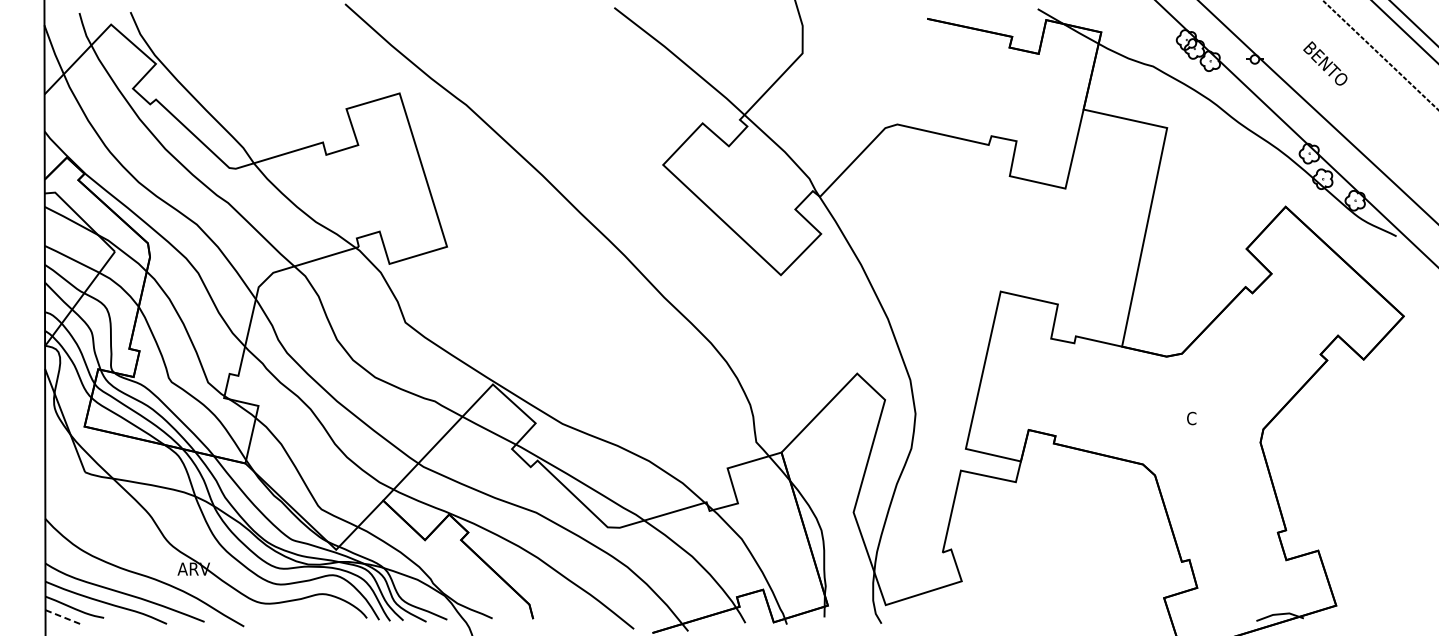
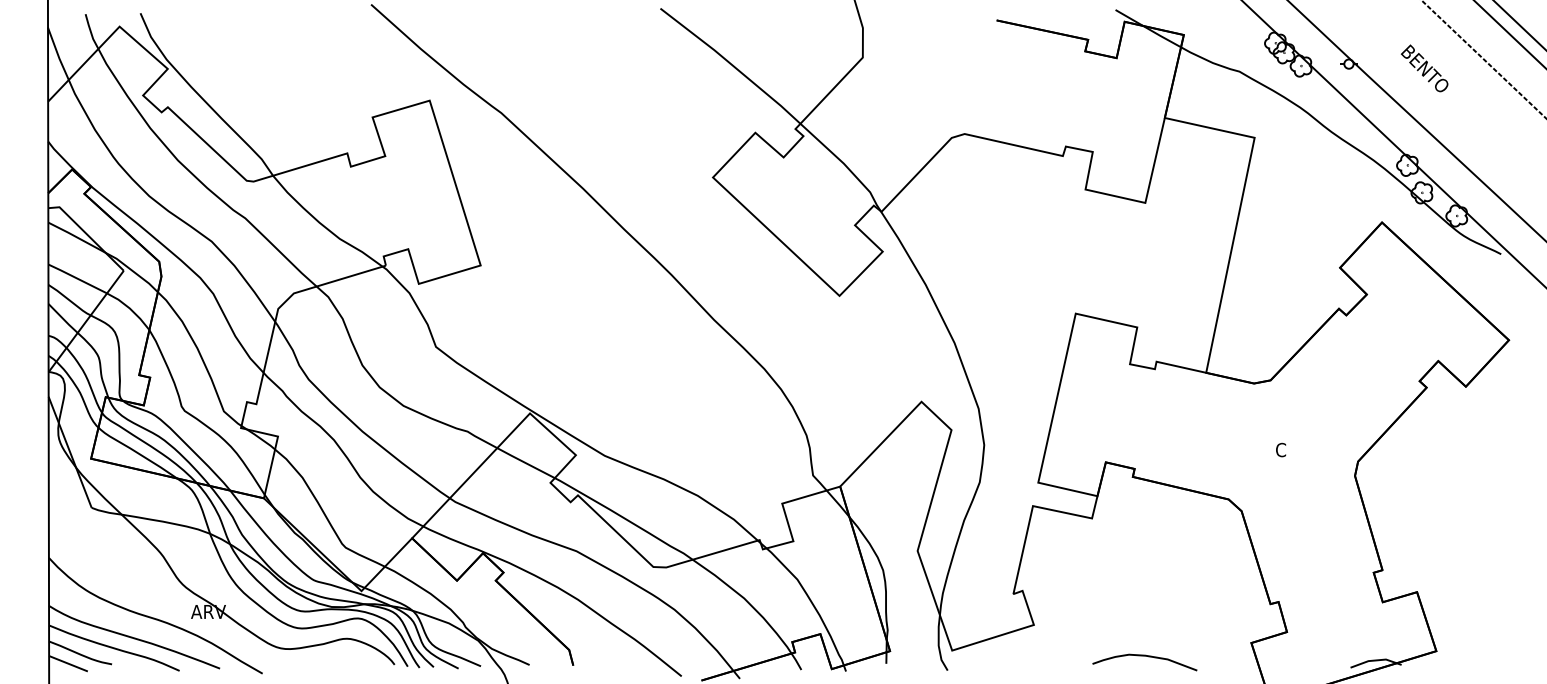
curve: (1064, 610) -> (1144, 656), added
line: (63, 617) -> (68, 663), dashed -> solid

